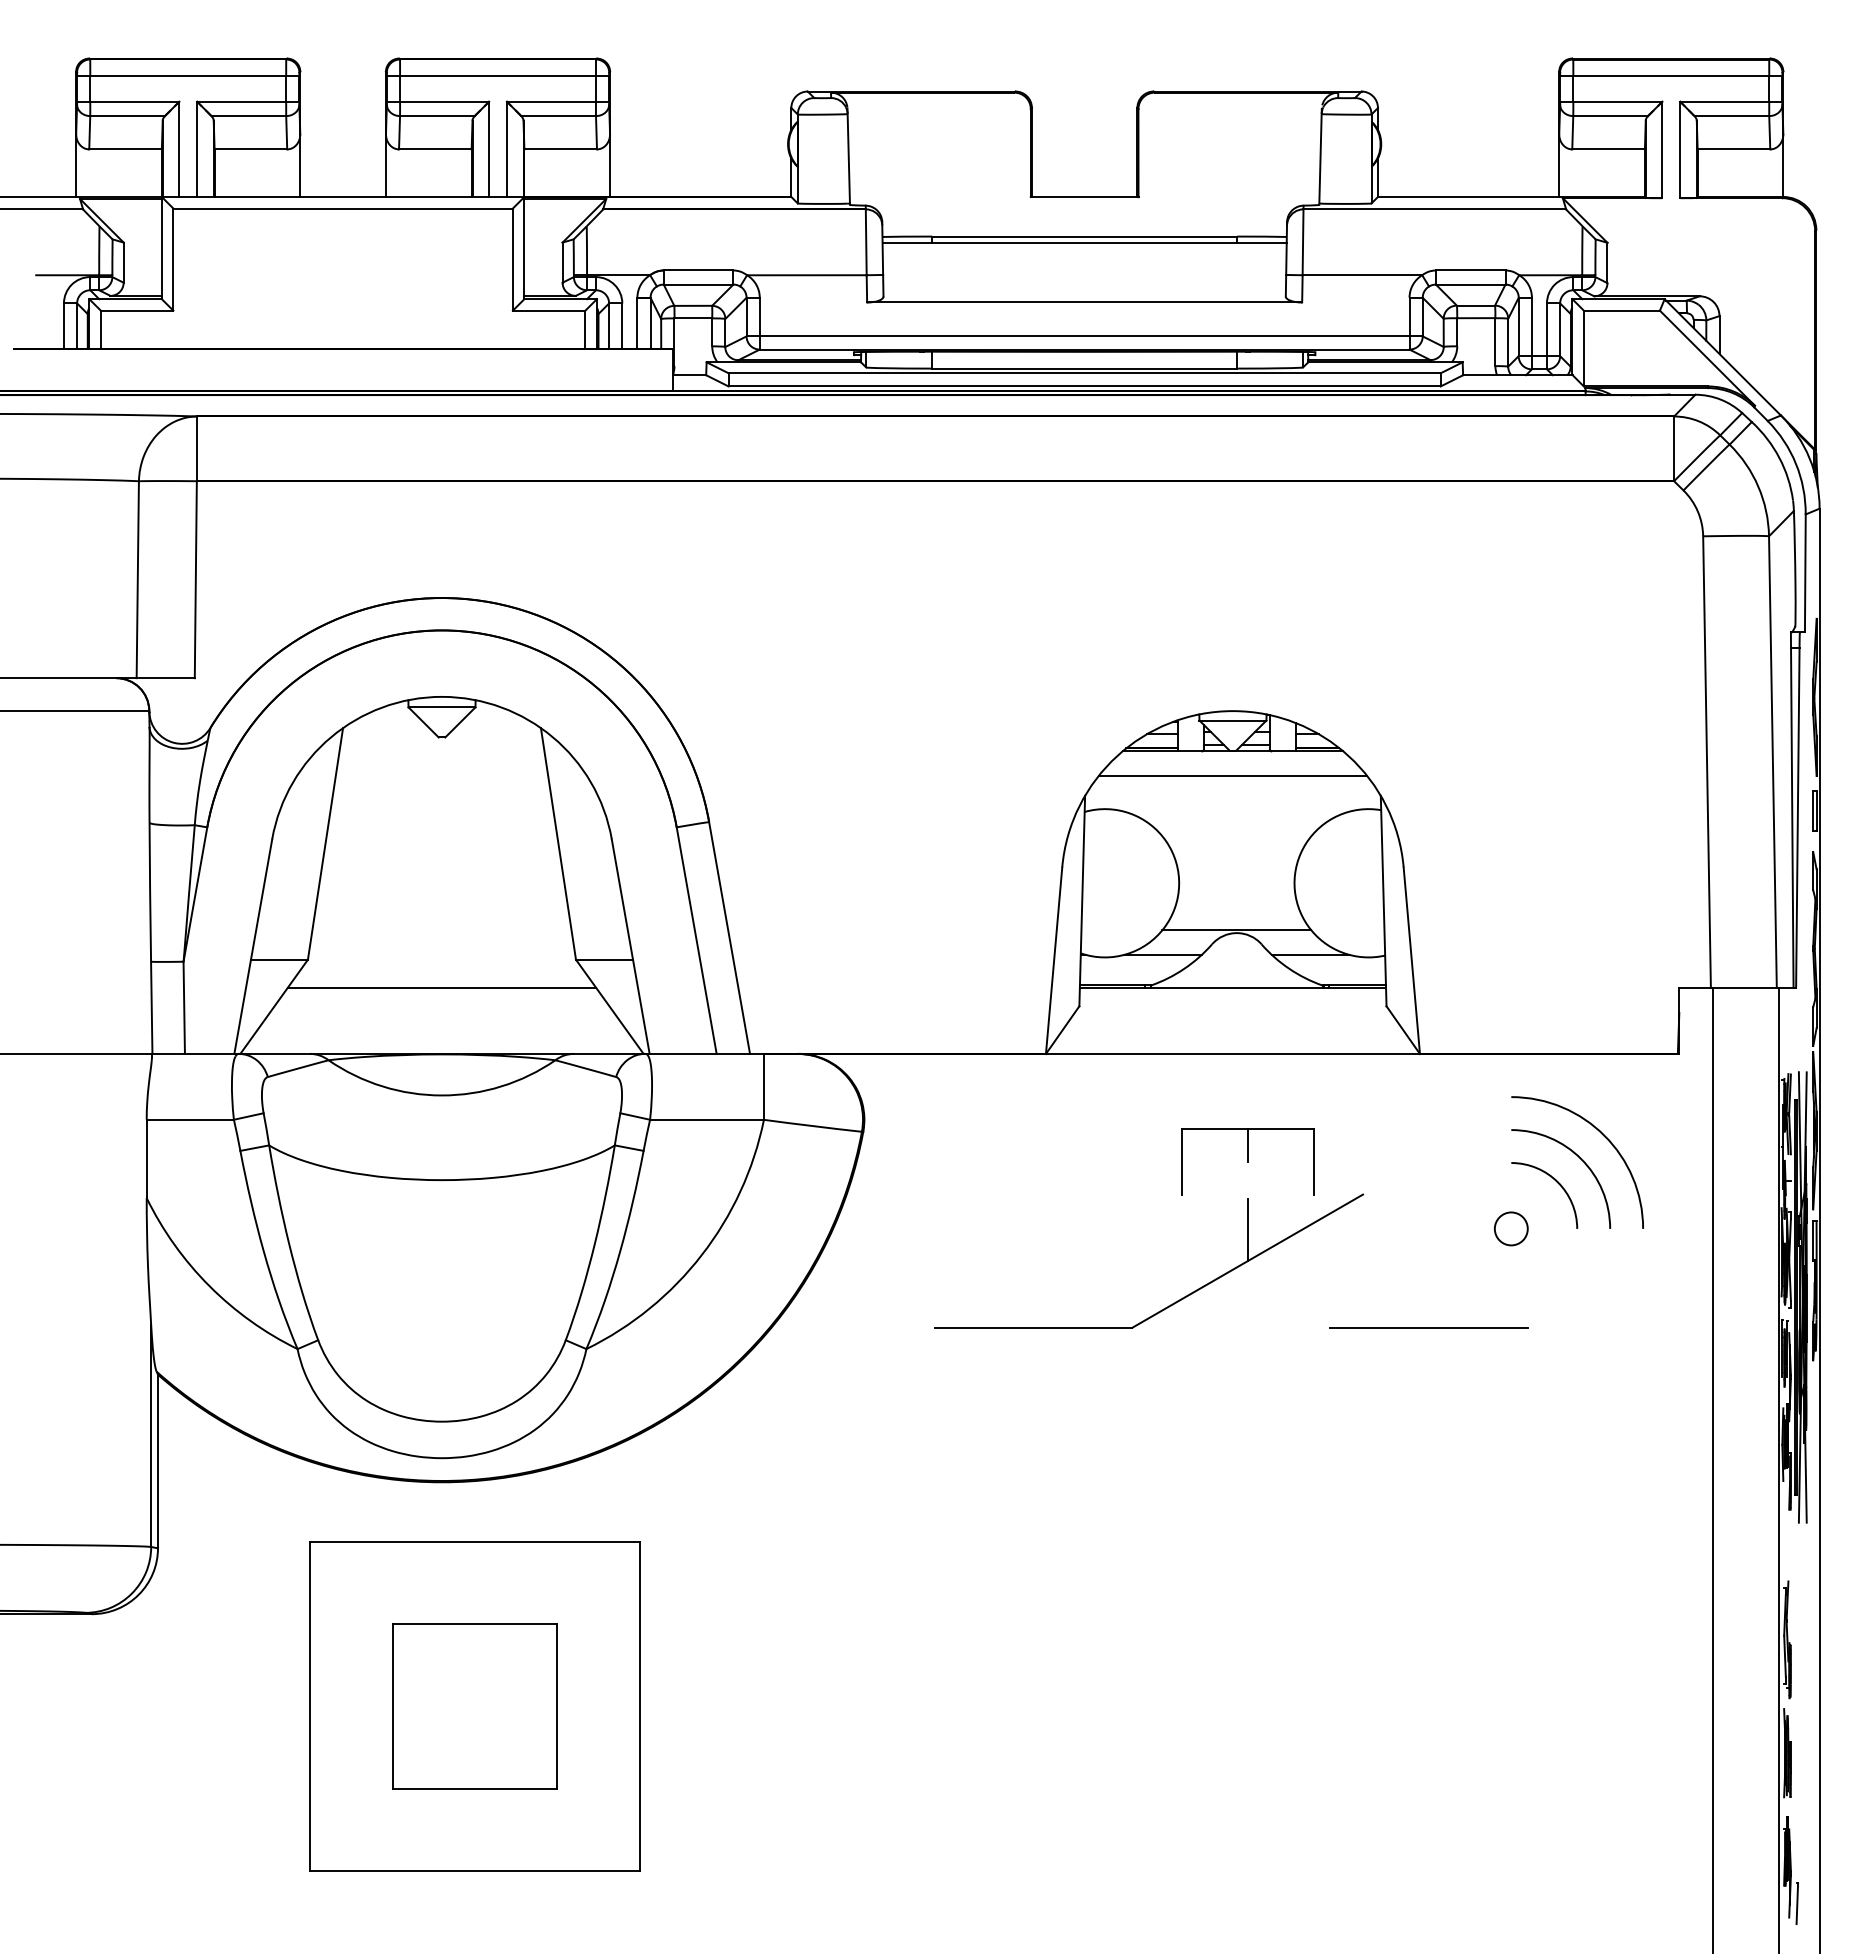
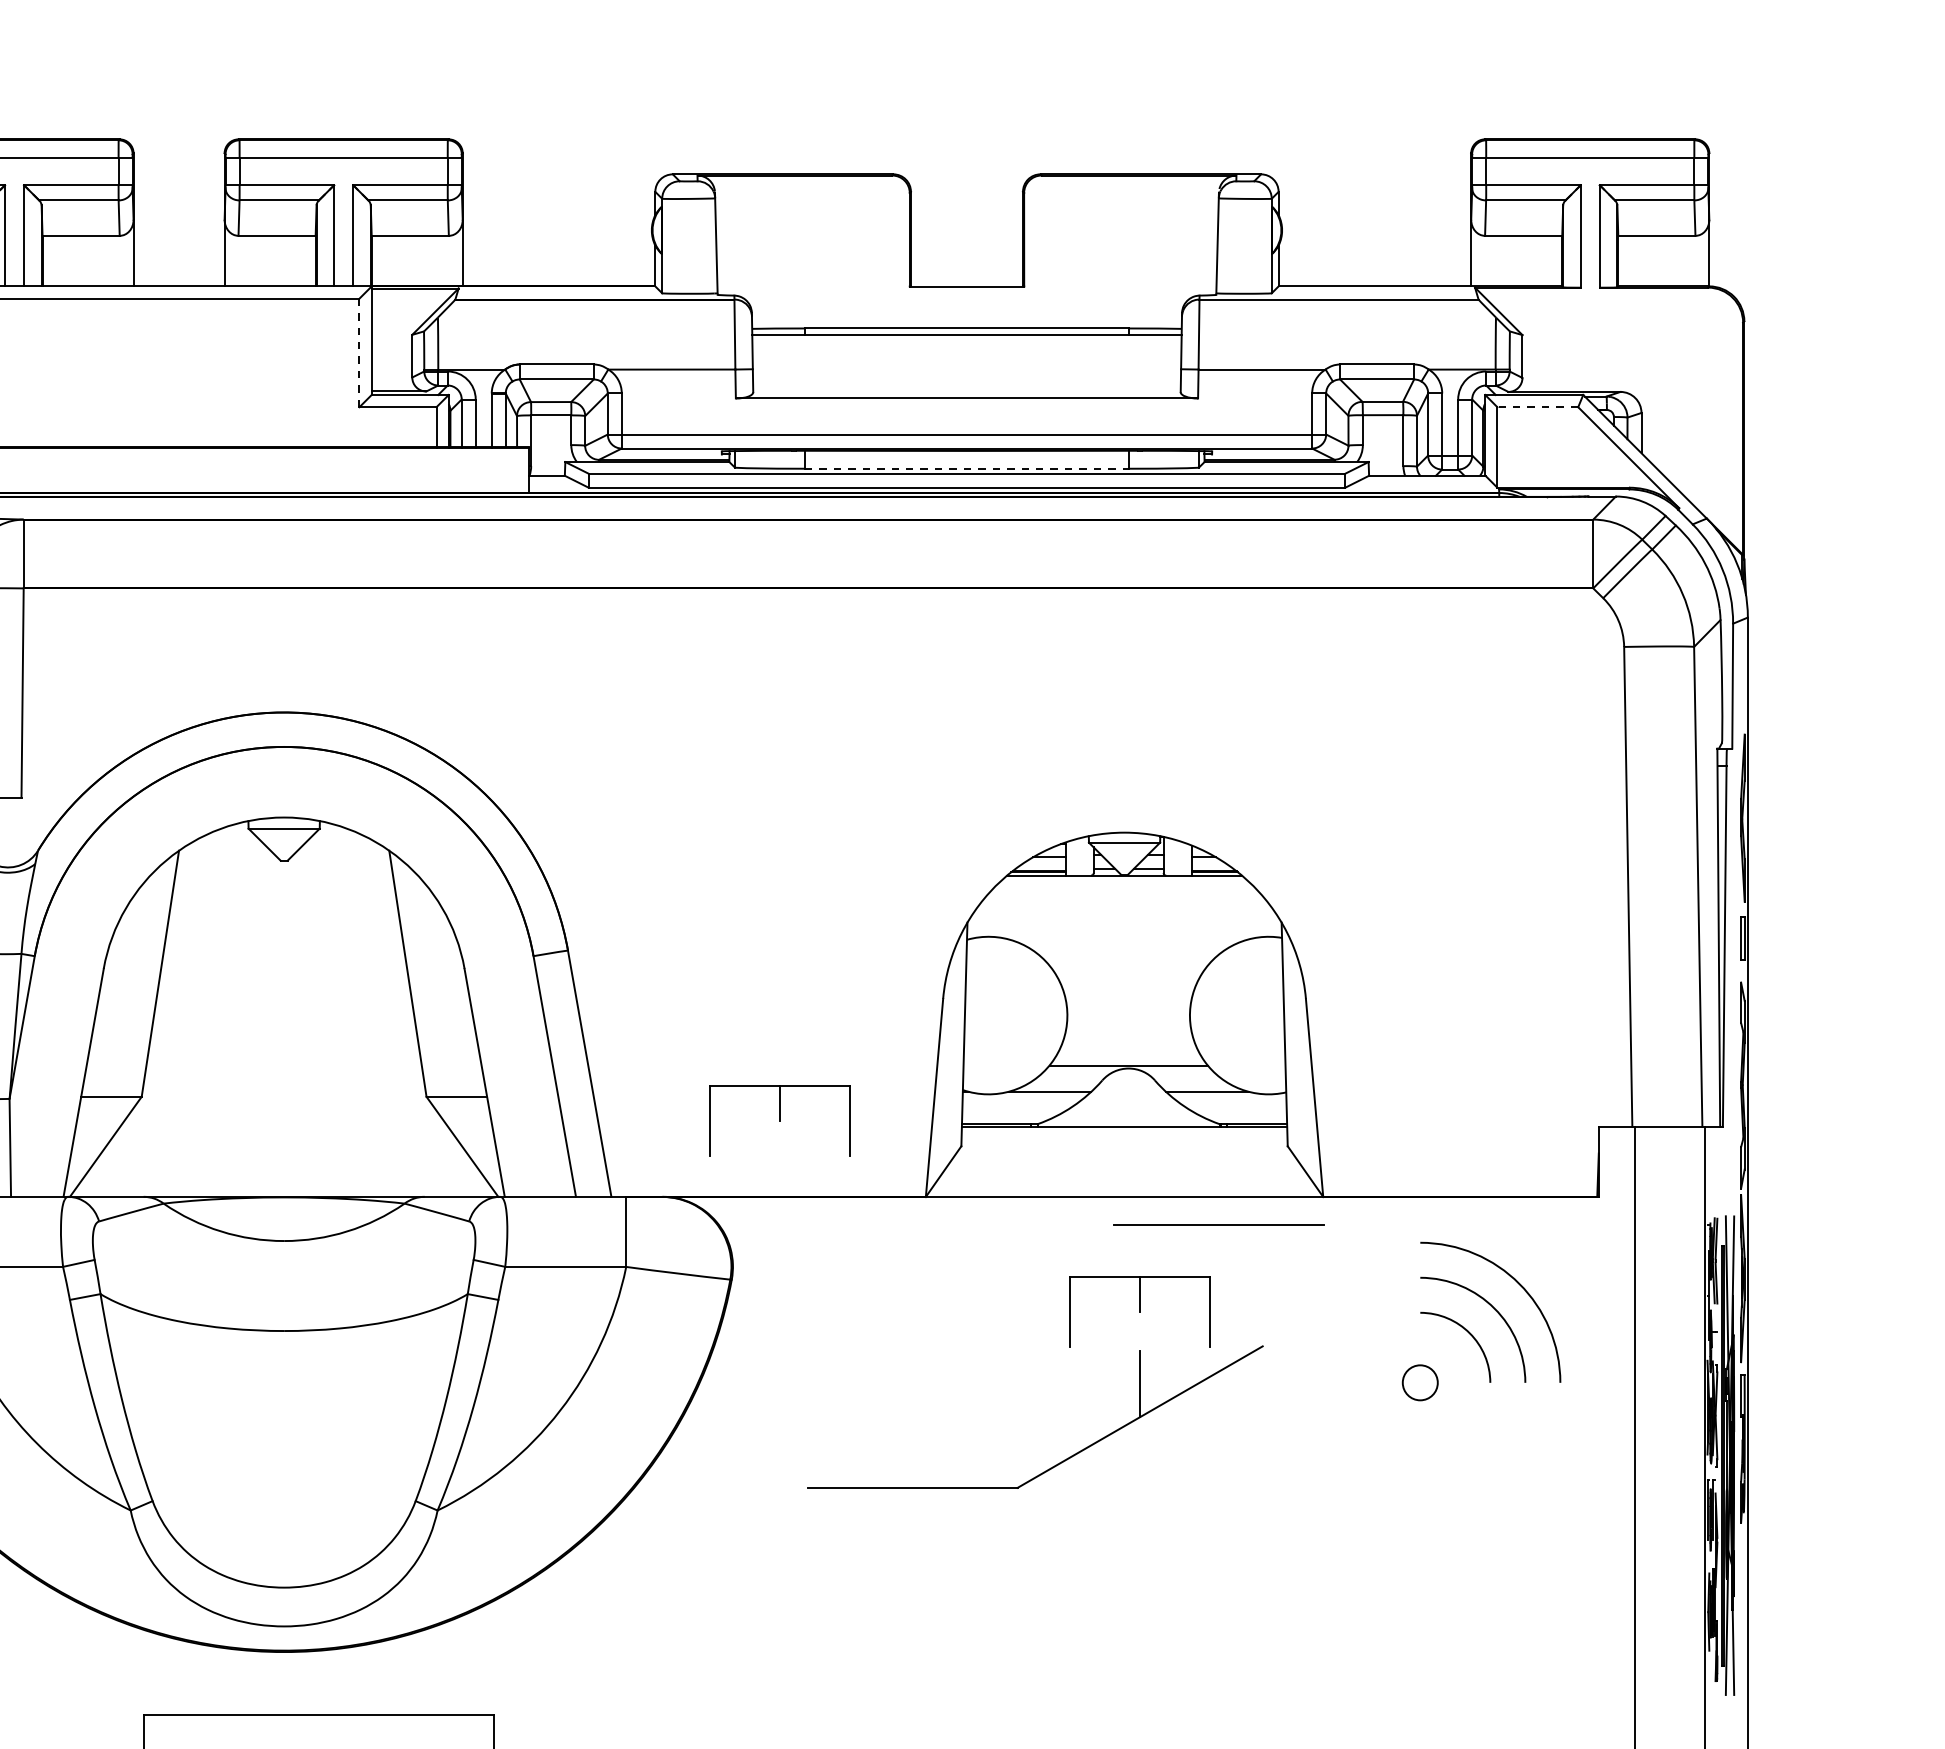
line: (512, 260) -> (359, 353), solid -> dashed
line: (1621, 310) -> (1537, 407), solid -> dashed
line: (1084, 368) -> (966, 468), solid -> dashed
line: (1232, 776) -> (1124, 902), removed
part: (908, 981) -> (779, 1119), added
line: (441, 987) -> (283, 1126), removed
line: (1428, 1327) -> (1218, 1225), moved

